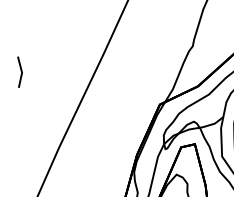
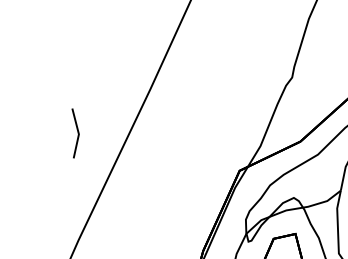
line: (20, 71) -> (76, 132), moved

